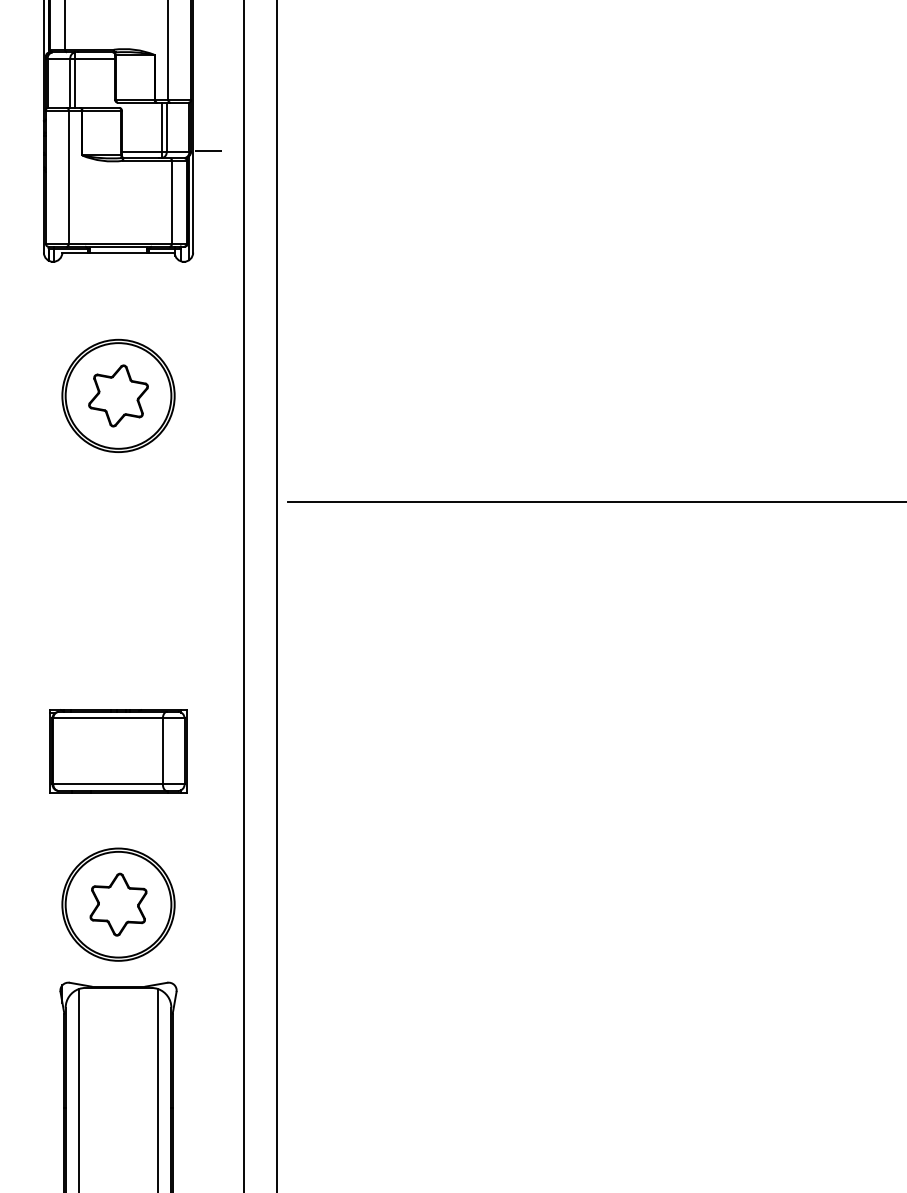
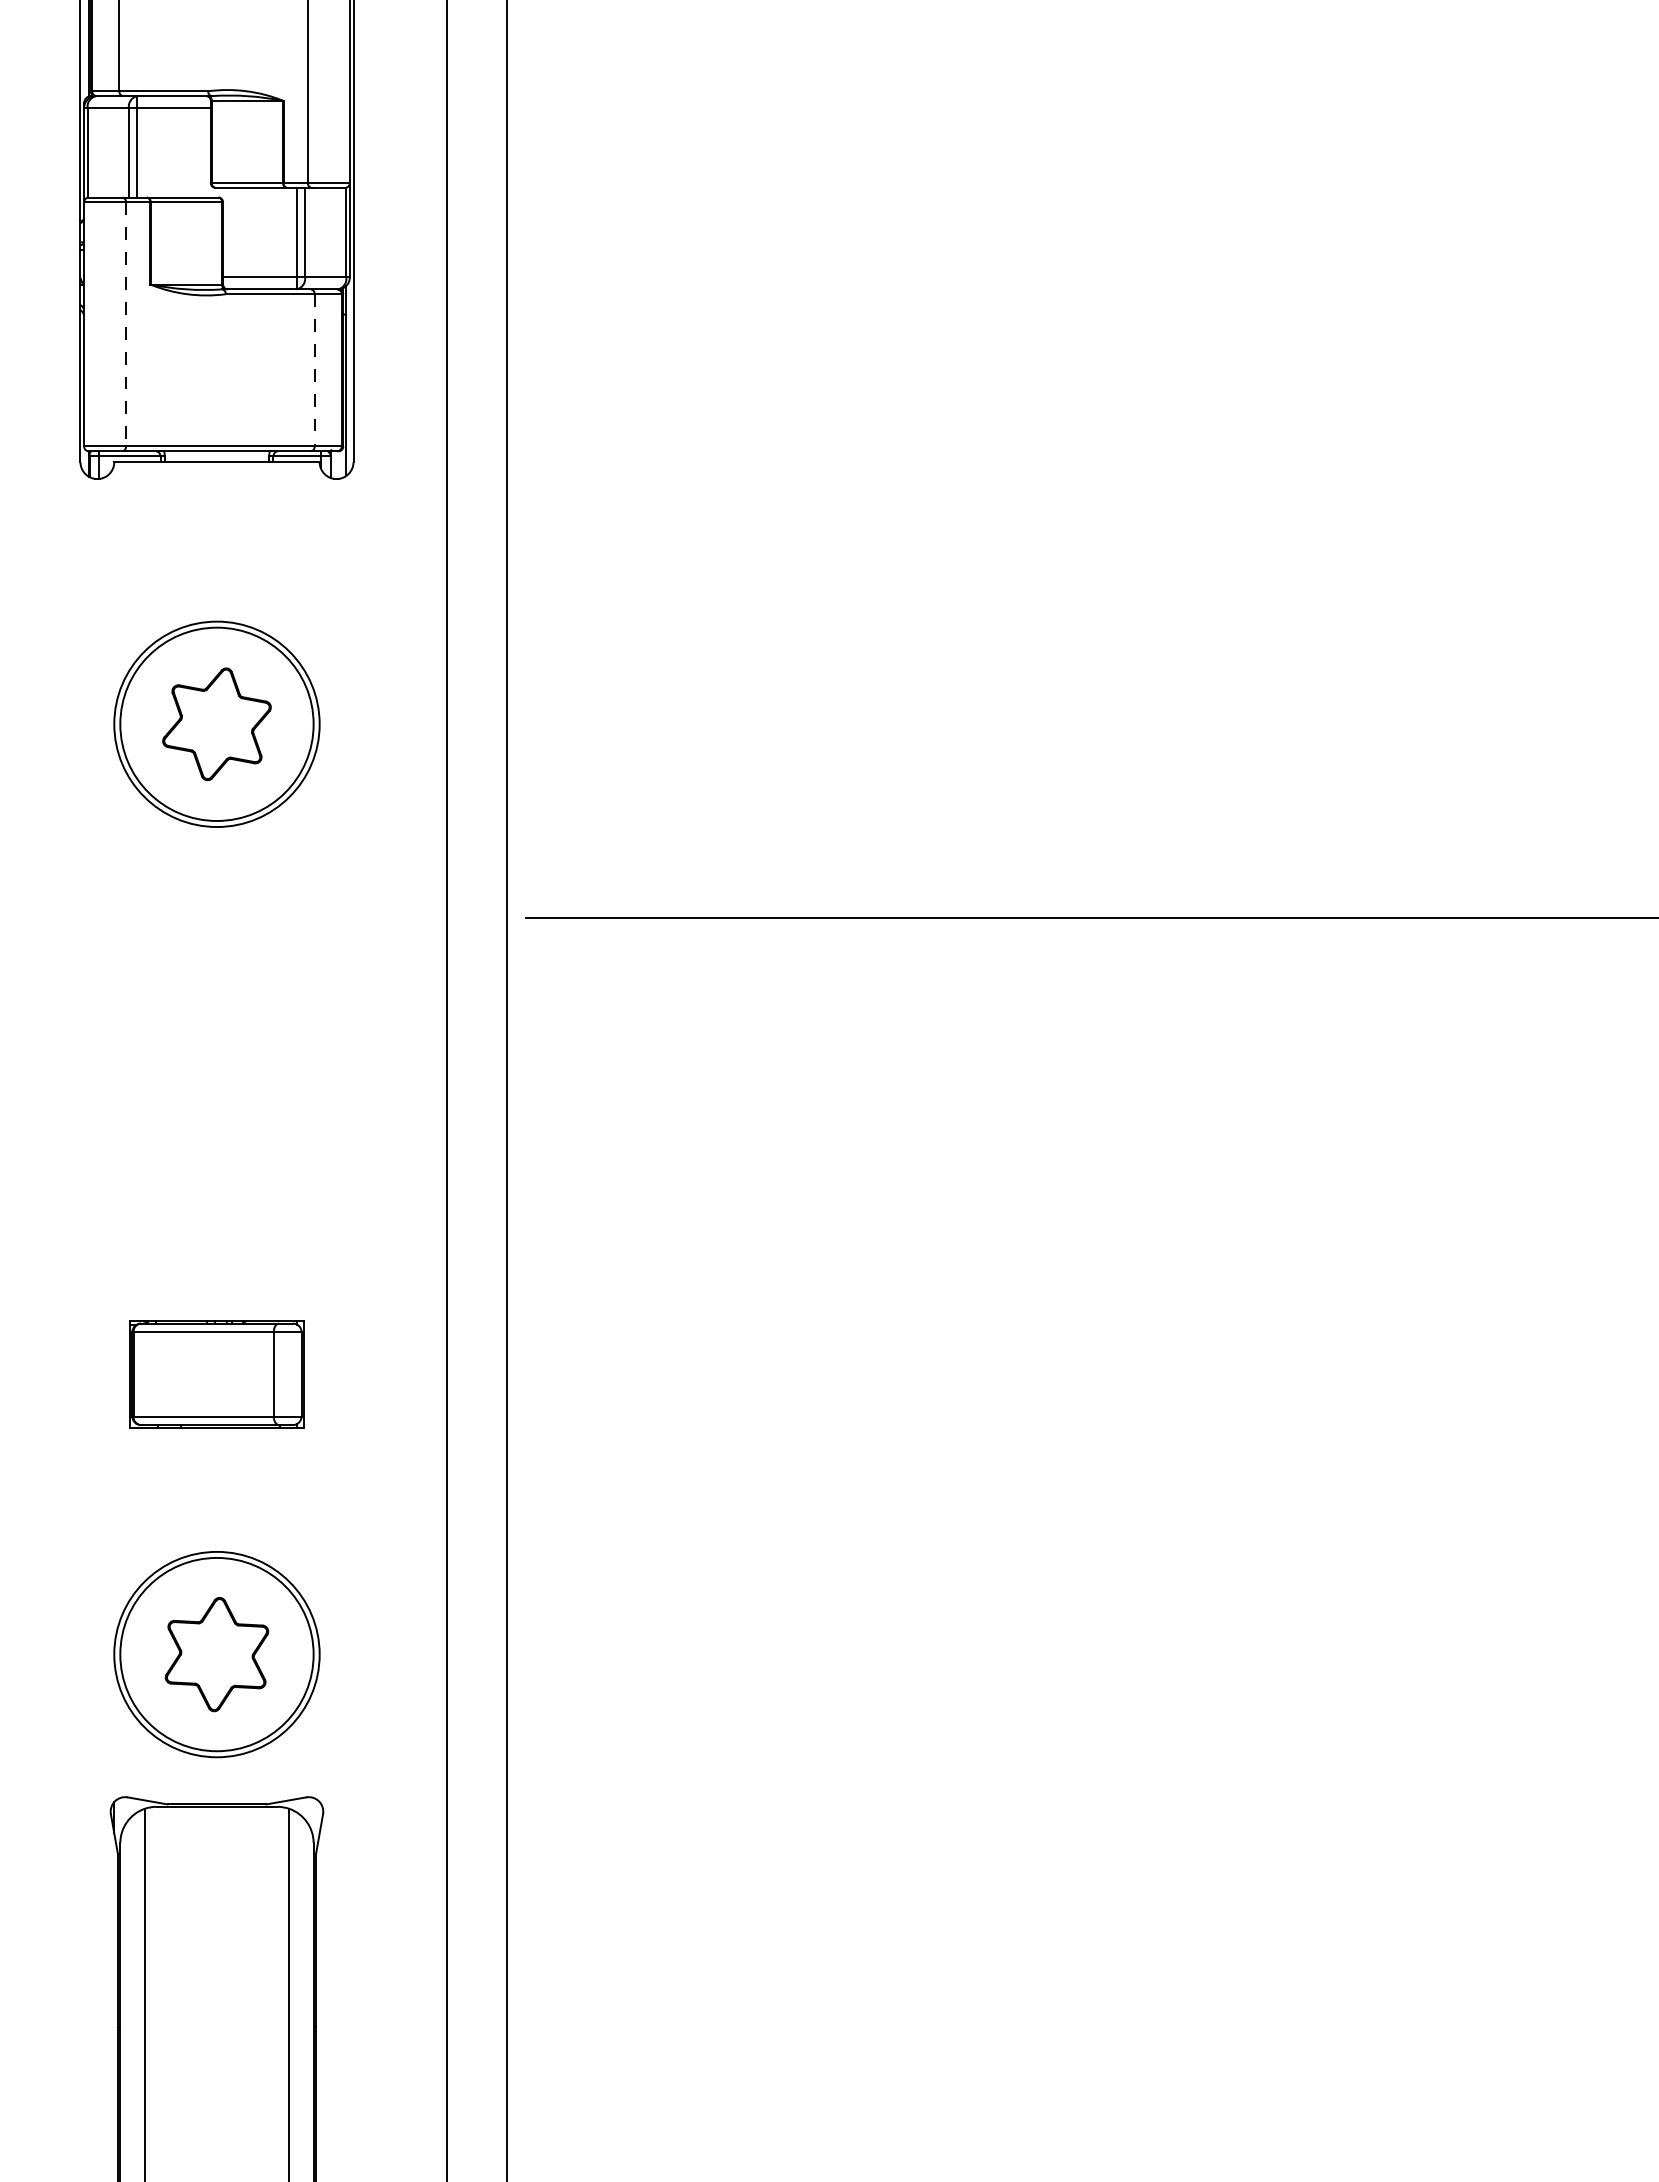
line: (208, 150) -> (381, 275), removed
line: (68, 177) -> (125, 324), solid -> dashed
line: (171, 202) -> (313, 370), solid -> dashed
part: (118, 751) -> (216, 1374), size x0.7

